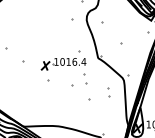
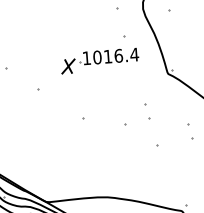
part: (63, 60) -> (98, 54), moved

